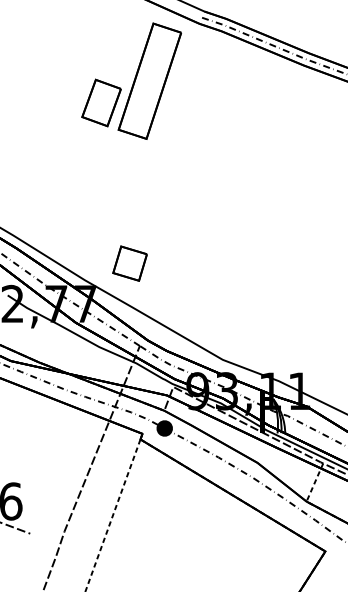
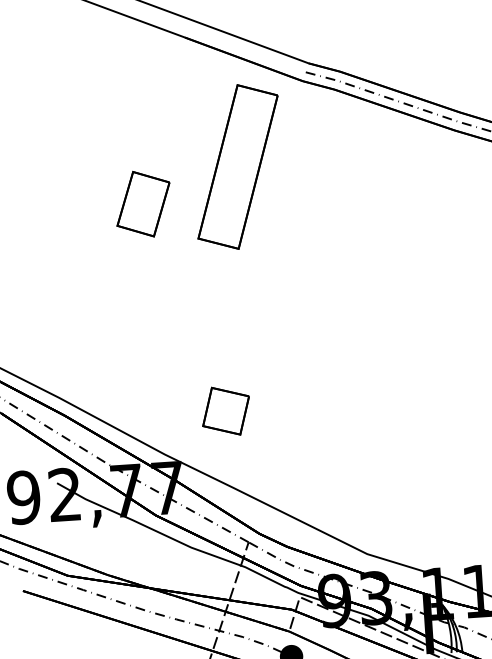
part: (101, 102) -> (143, 203), moved
part: (129, 263) -> (225, 411), moved

